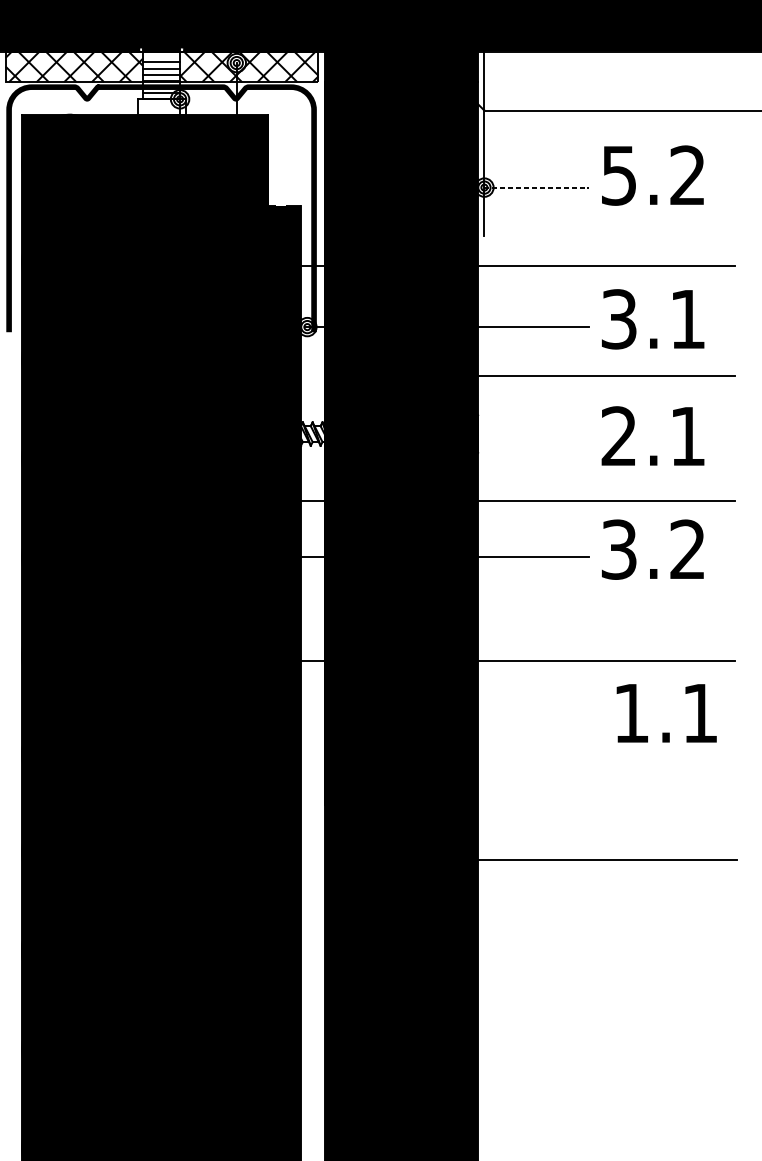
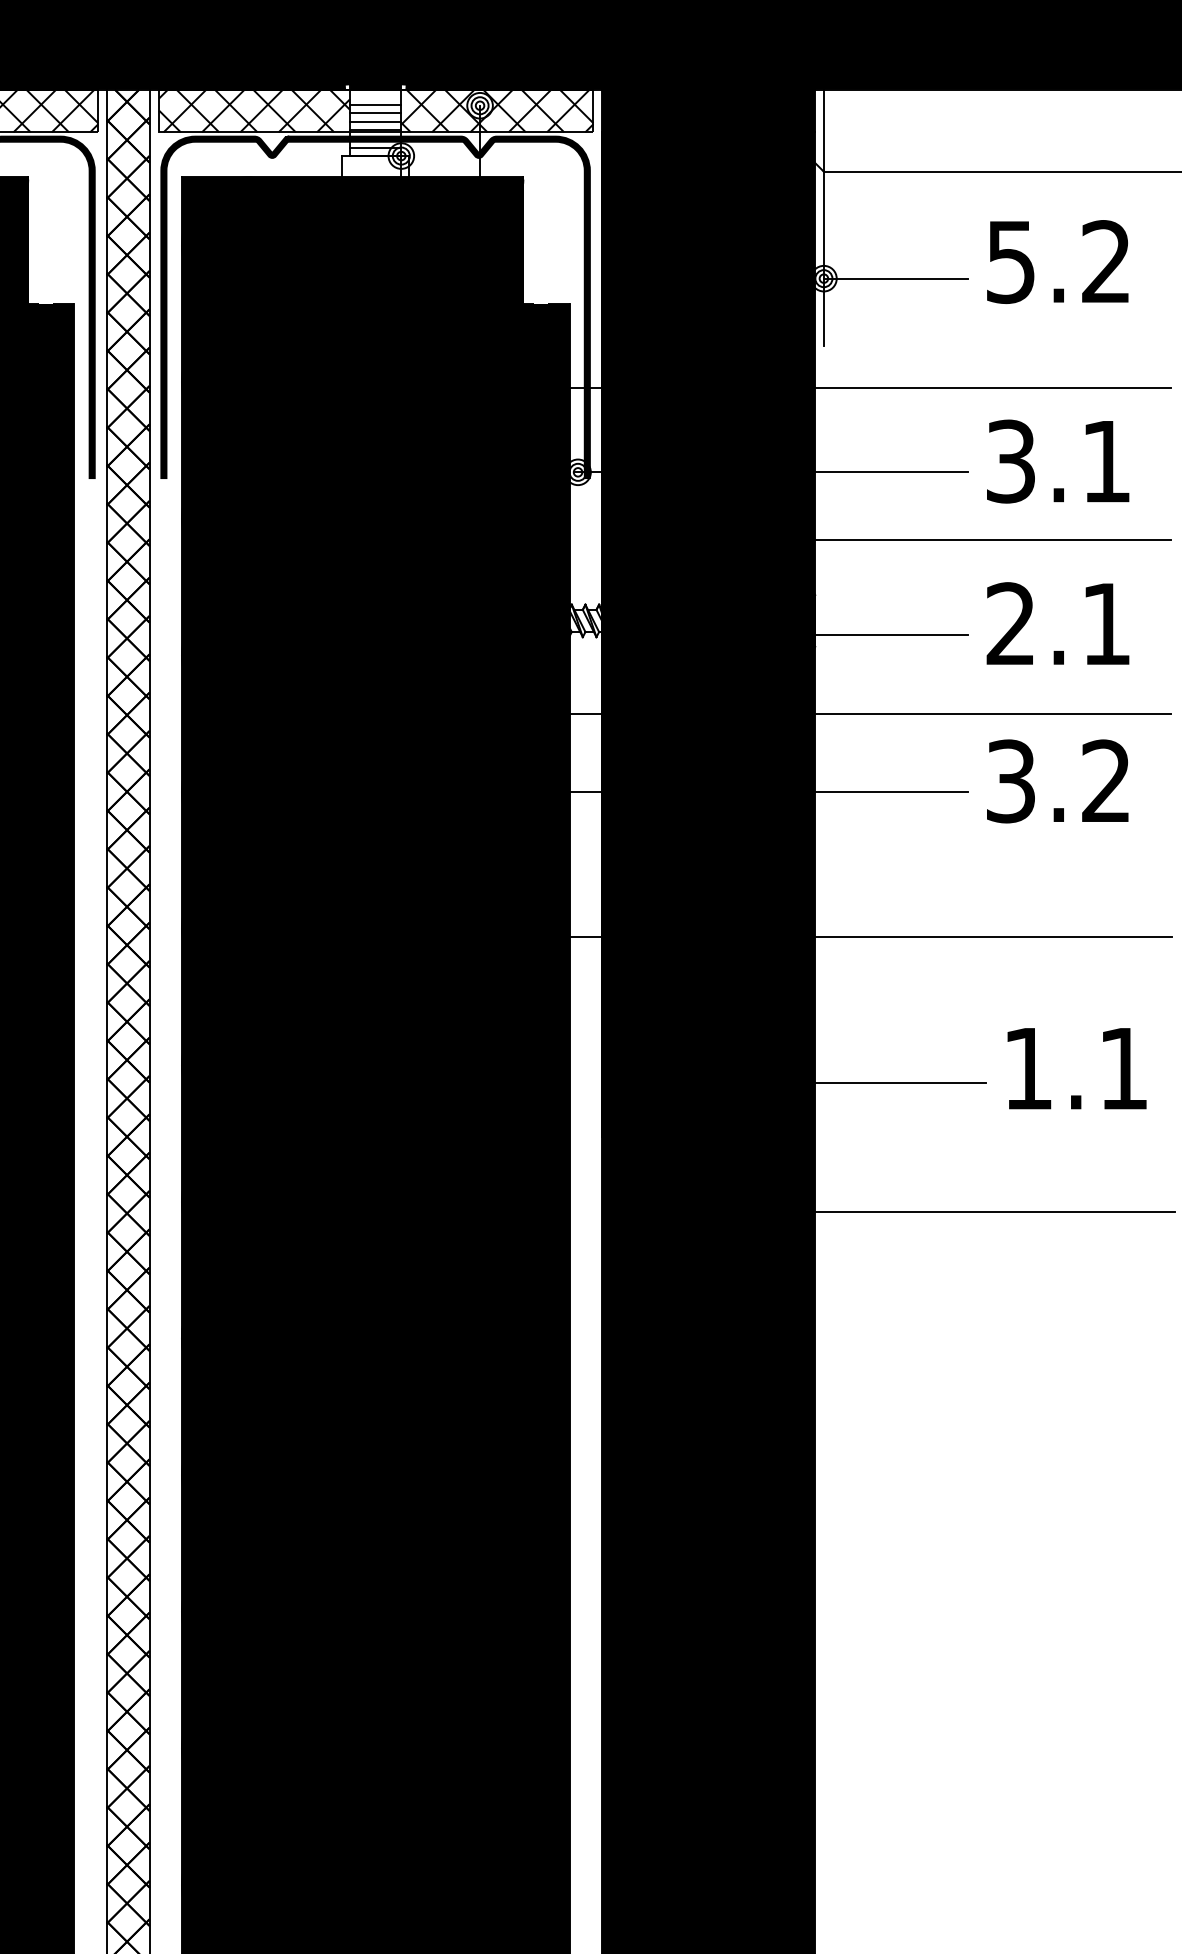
line: (536, 187) -> (896, 278), dashed -> solid
line: (528, 443) -> (884, 634), added
text: (666, 713) -> (1076, 1068), moved
line: (528, 766) -> (884, 1082), added

